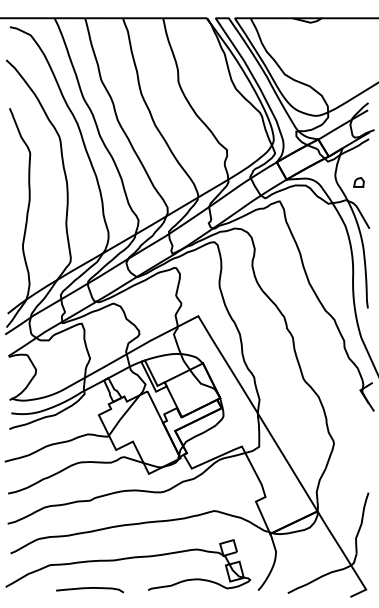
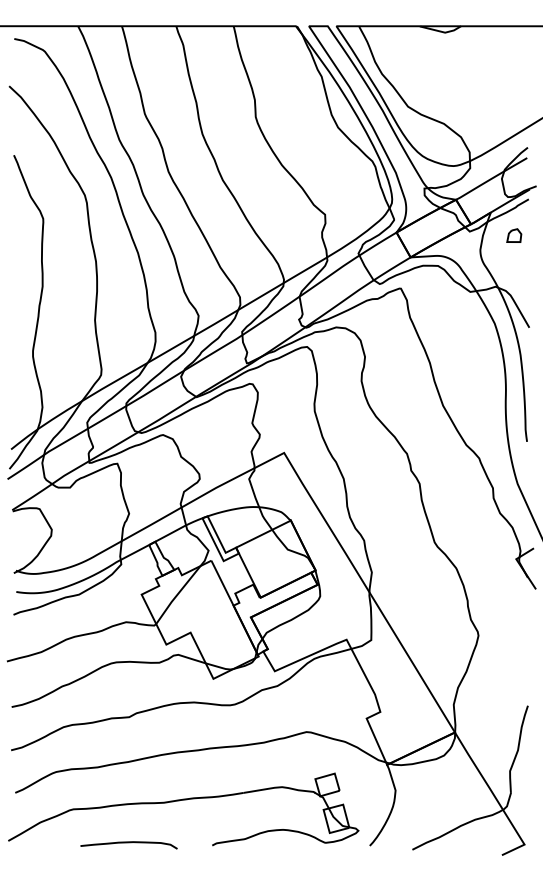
part: (358, 182) -> (513, 235), moved

